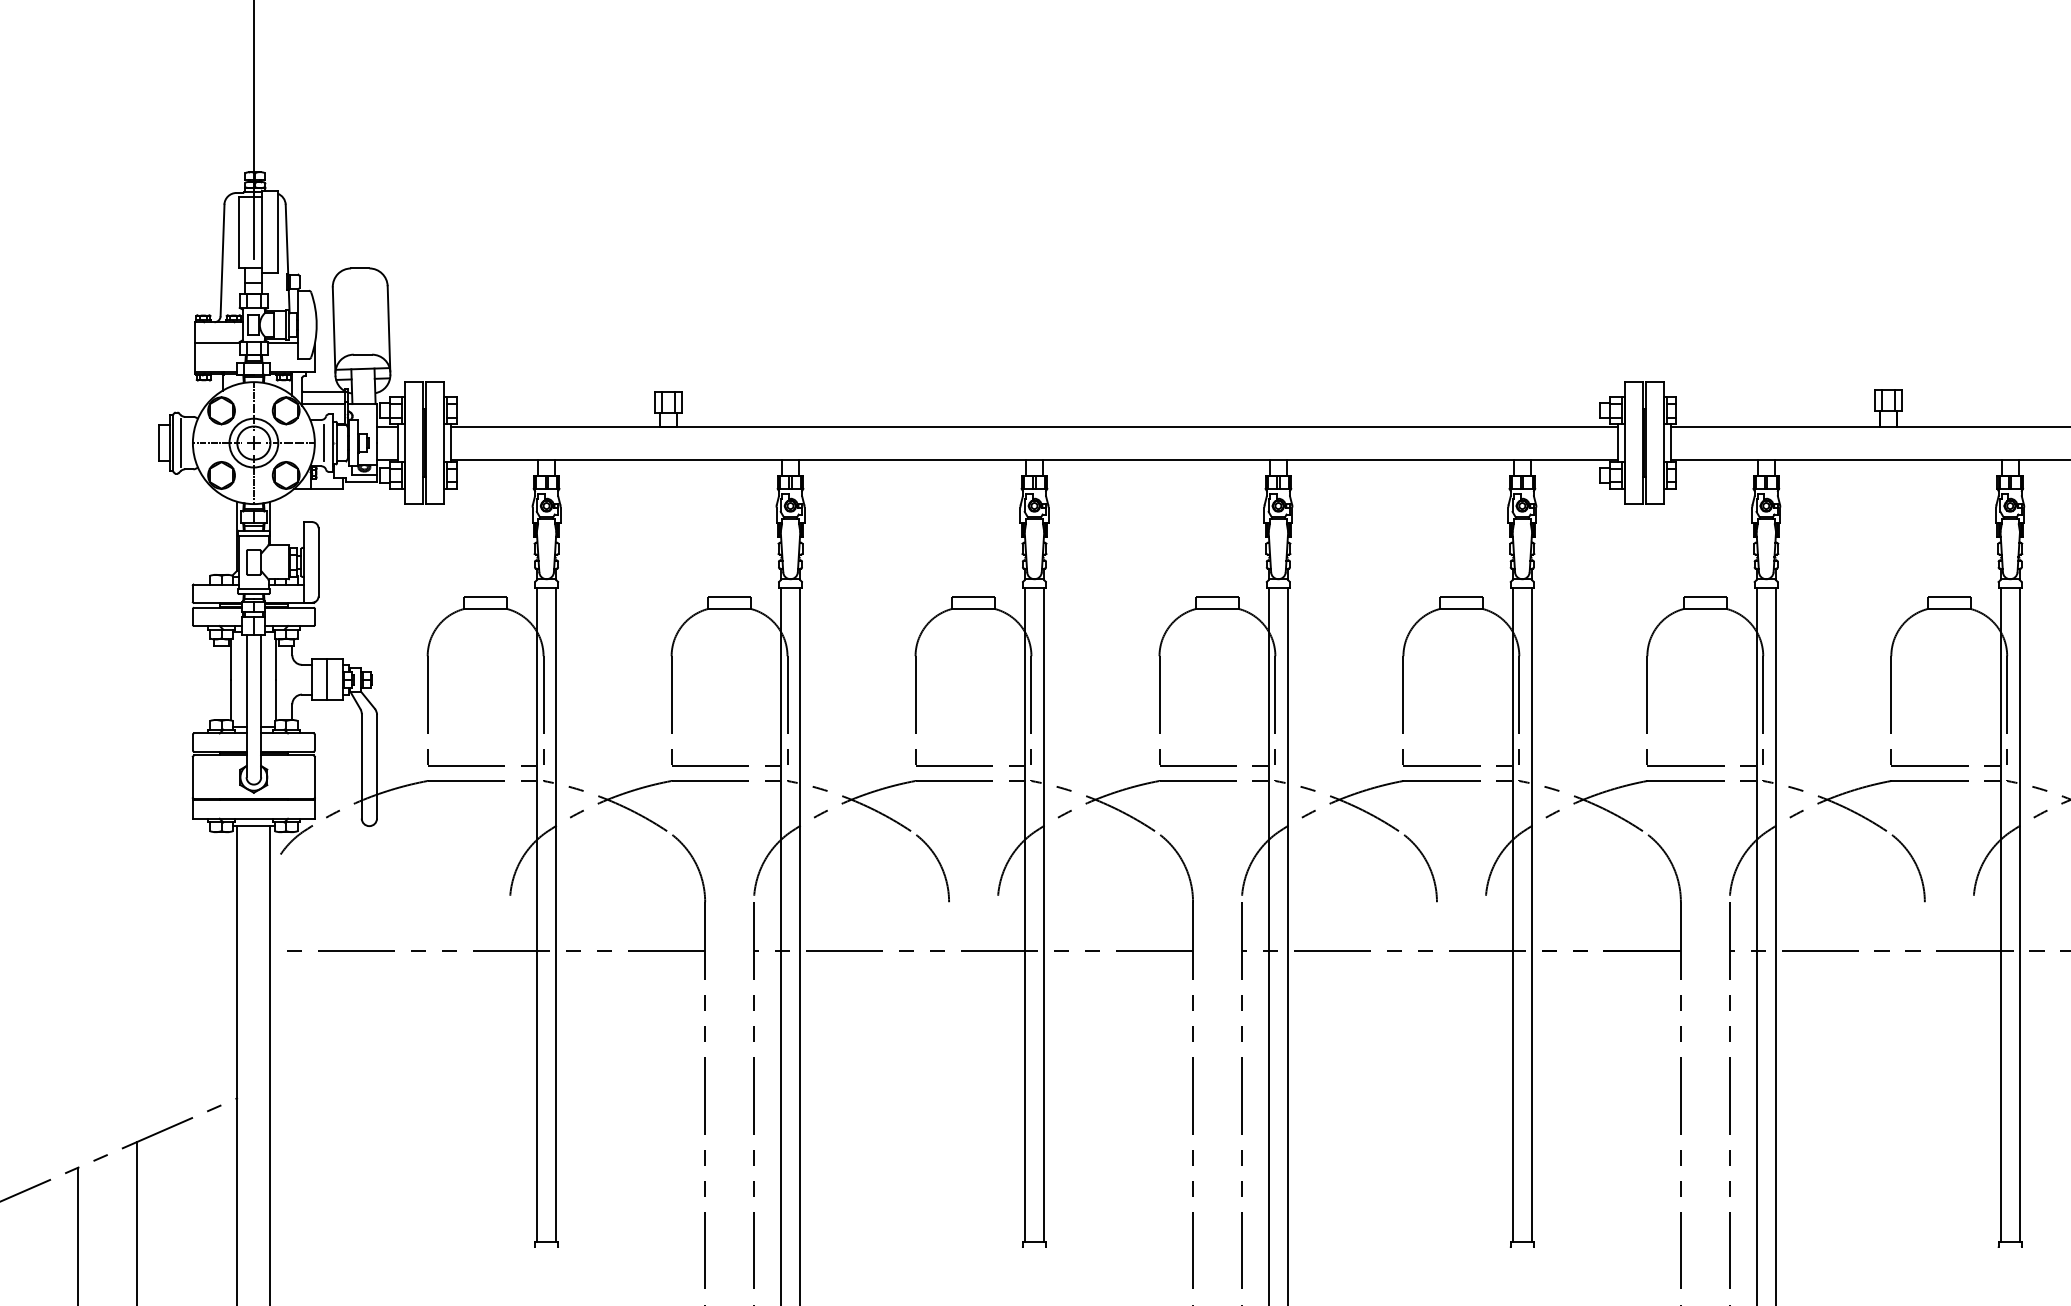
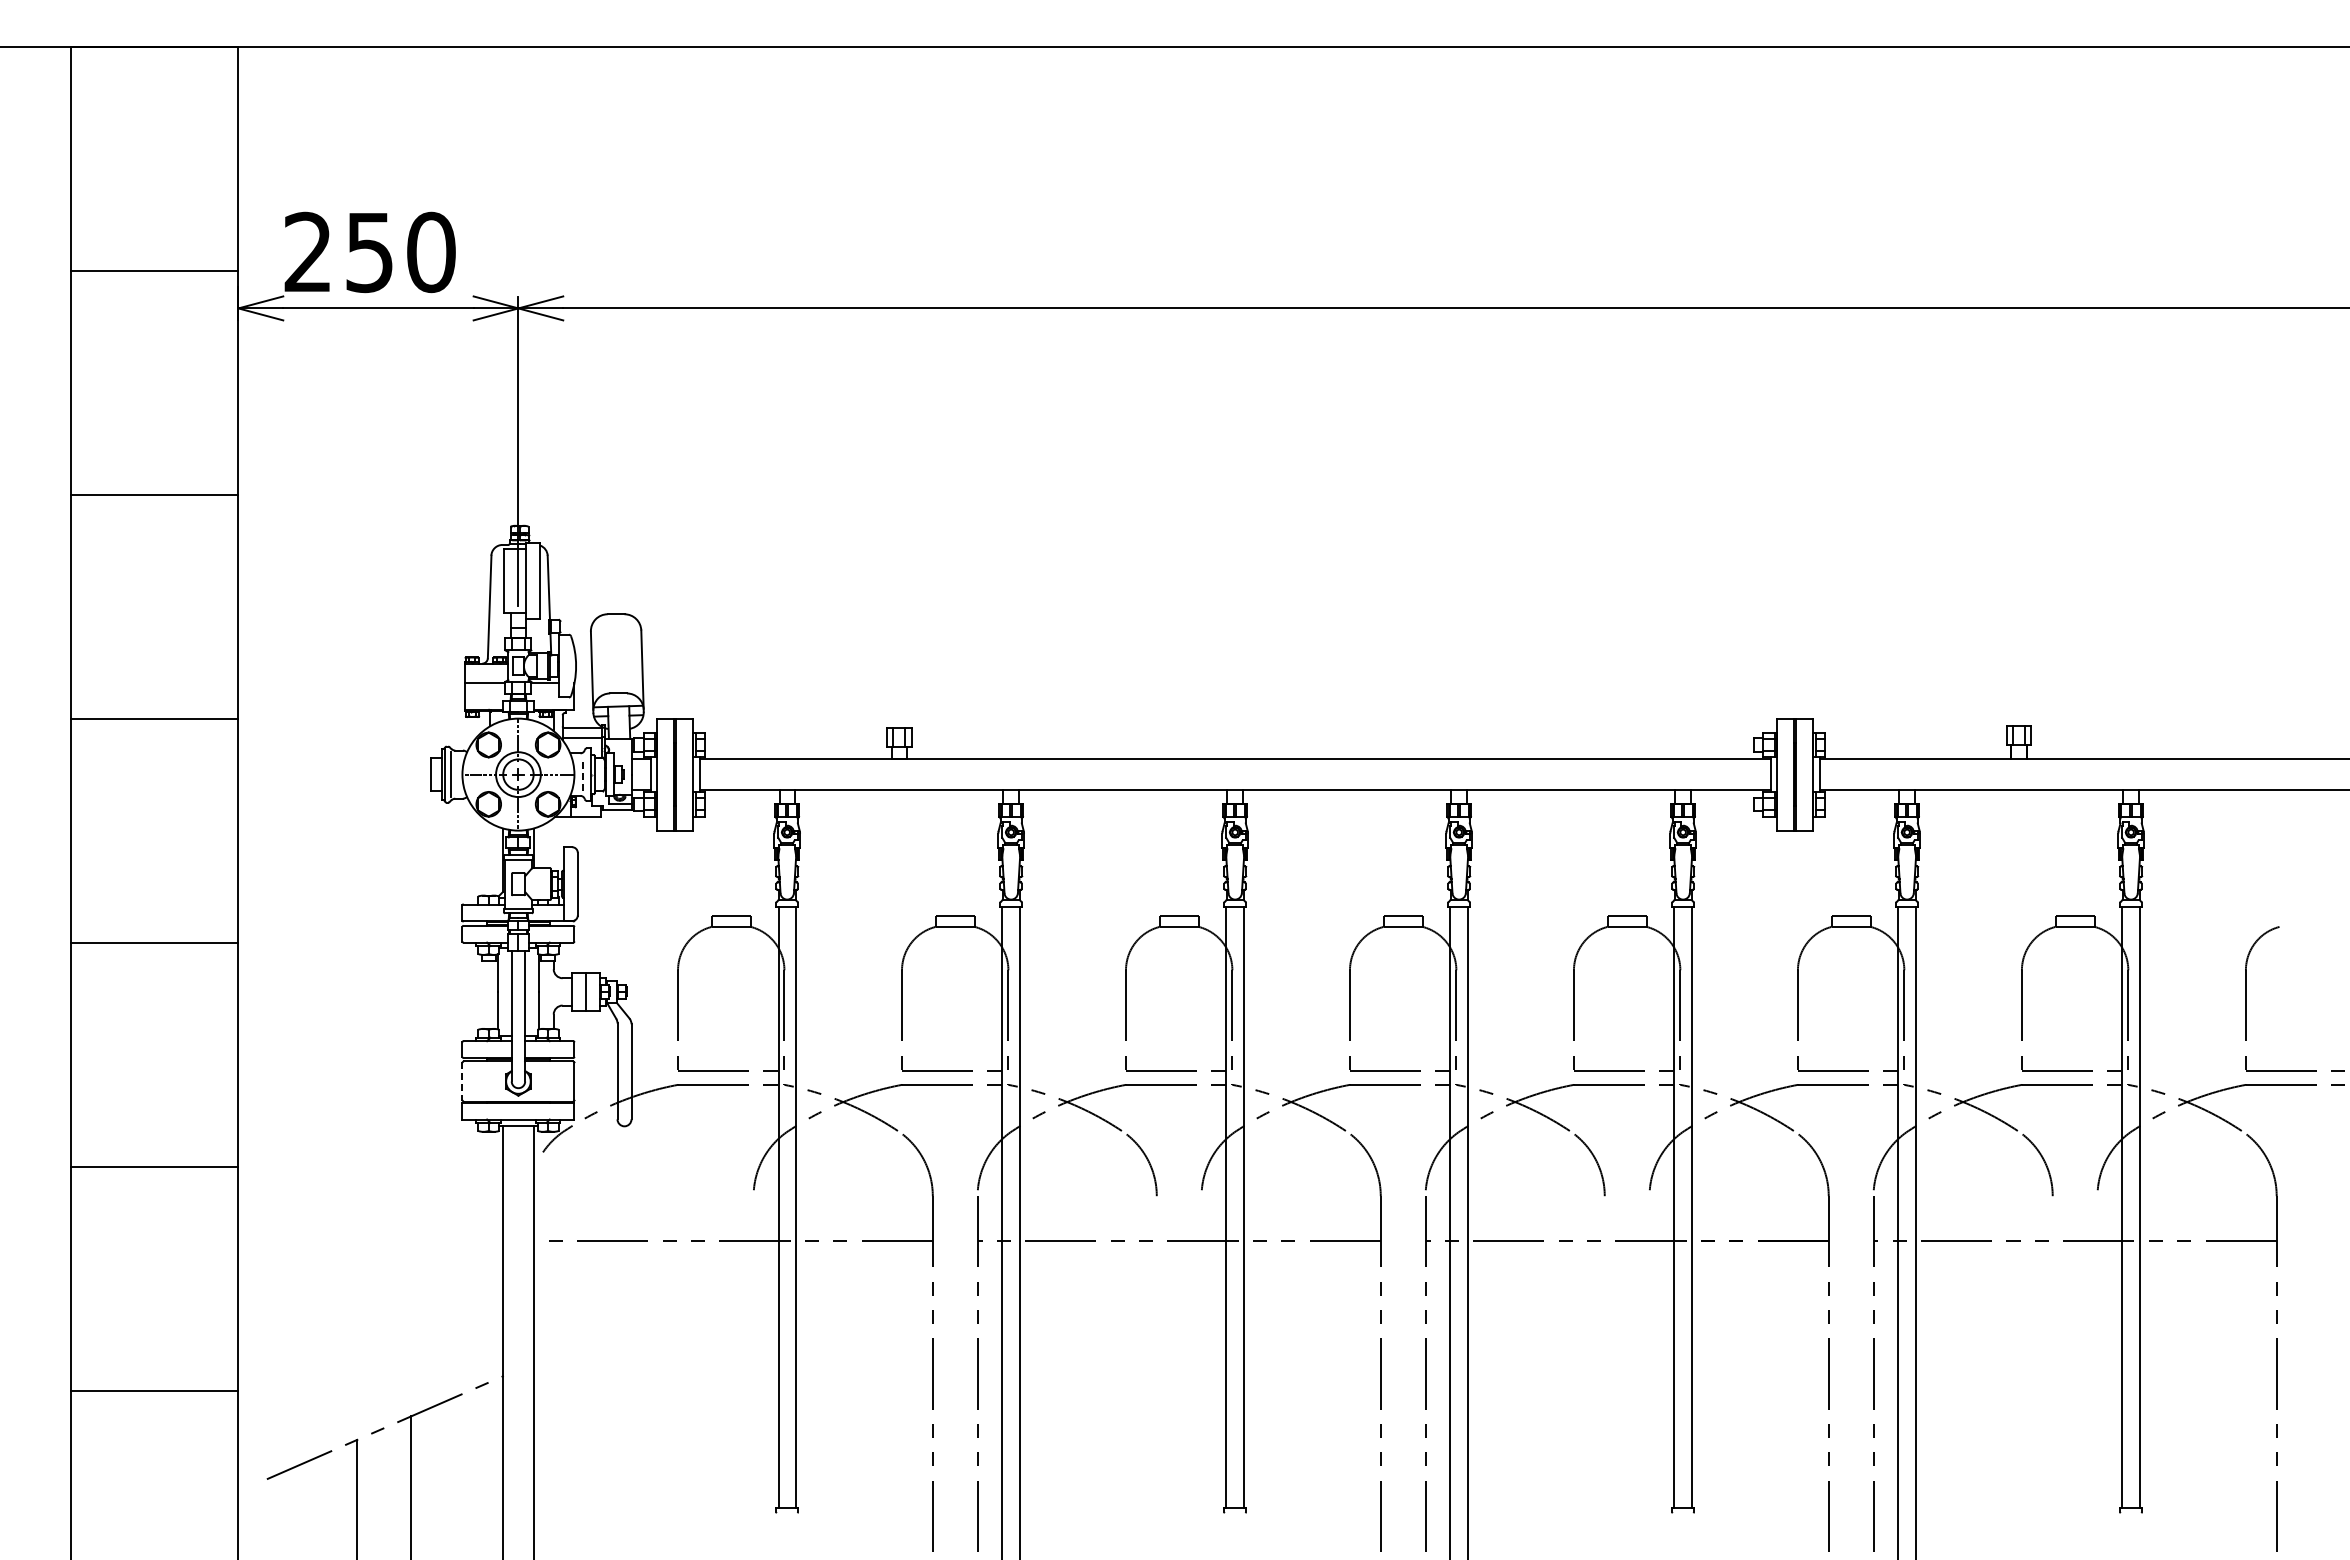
line: (323, 442) -> (582, 774), solid -> dashed
line: (192, 777) -> (462, 1081), solid -> dashed

